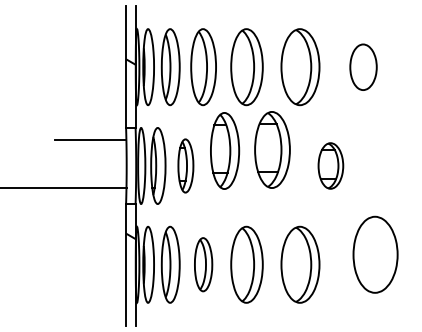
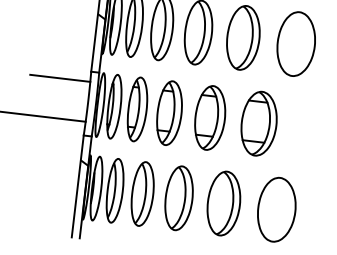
part: (363, 67) -> (296, 44), size x1.67
part: (272, 149) -> (210, 117), moved
part: (225, 150) -> (170, 112), moved
part: (185, 165) -> (137, 109), size x1.43
part: (330, 165) -> (258, 123), size x1.67
part: (375, 254) -> (276, 209), moved
part: (203, 264) -> (142, 193), size x1.43

